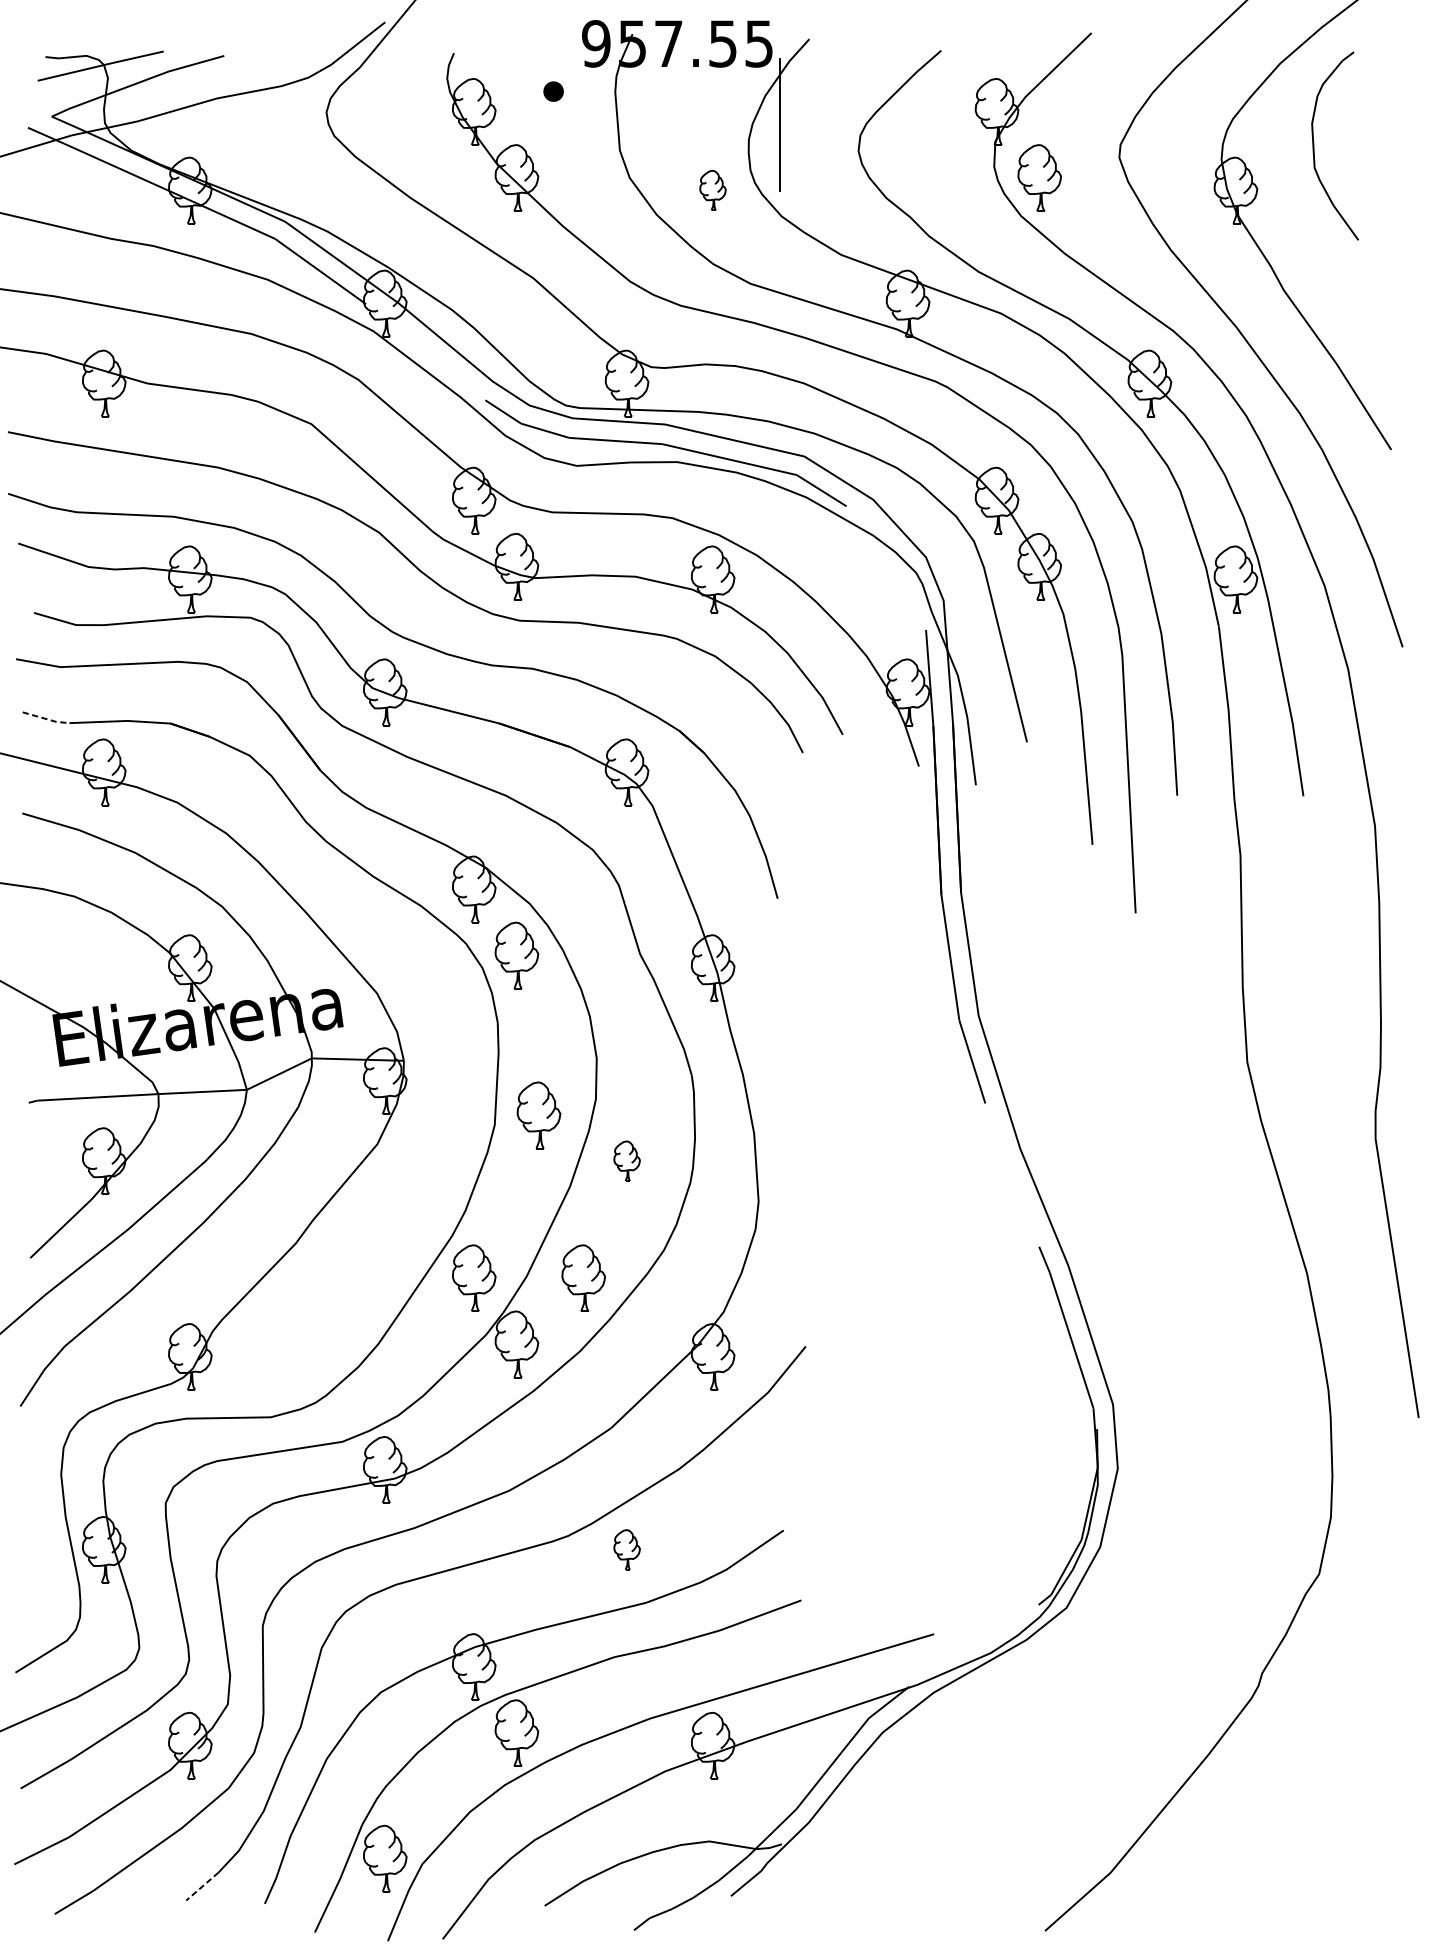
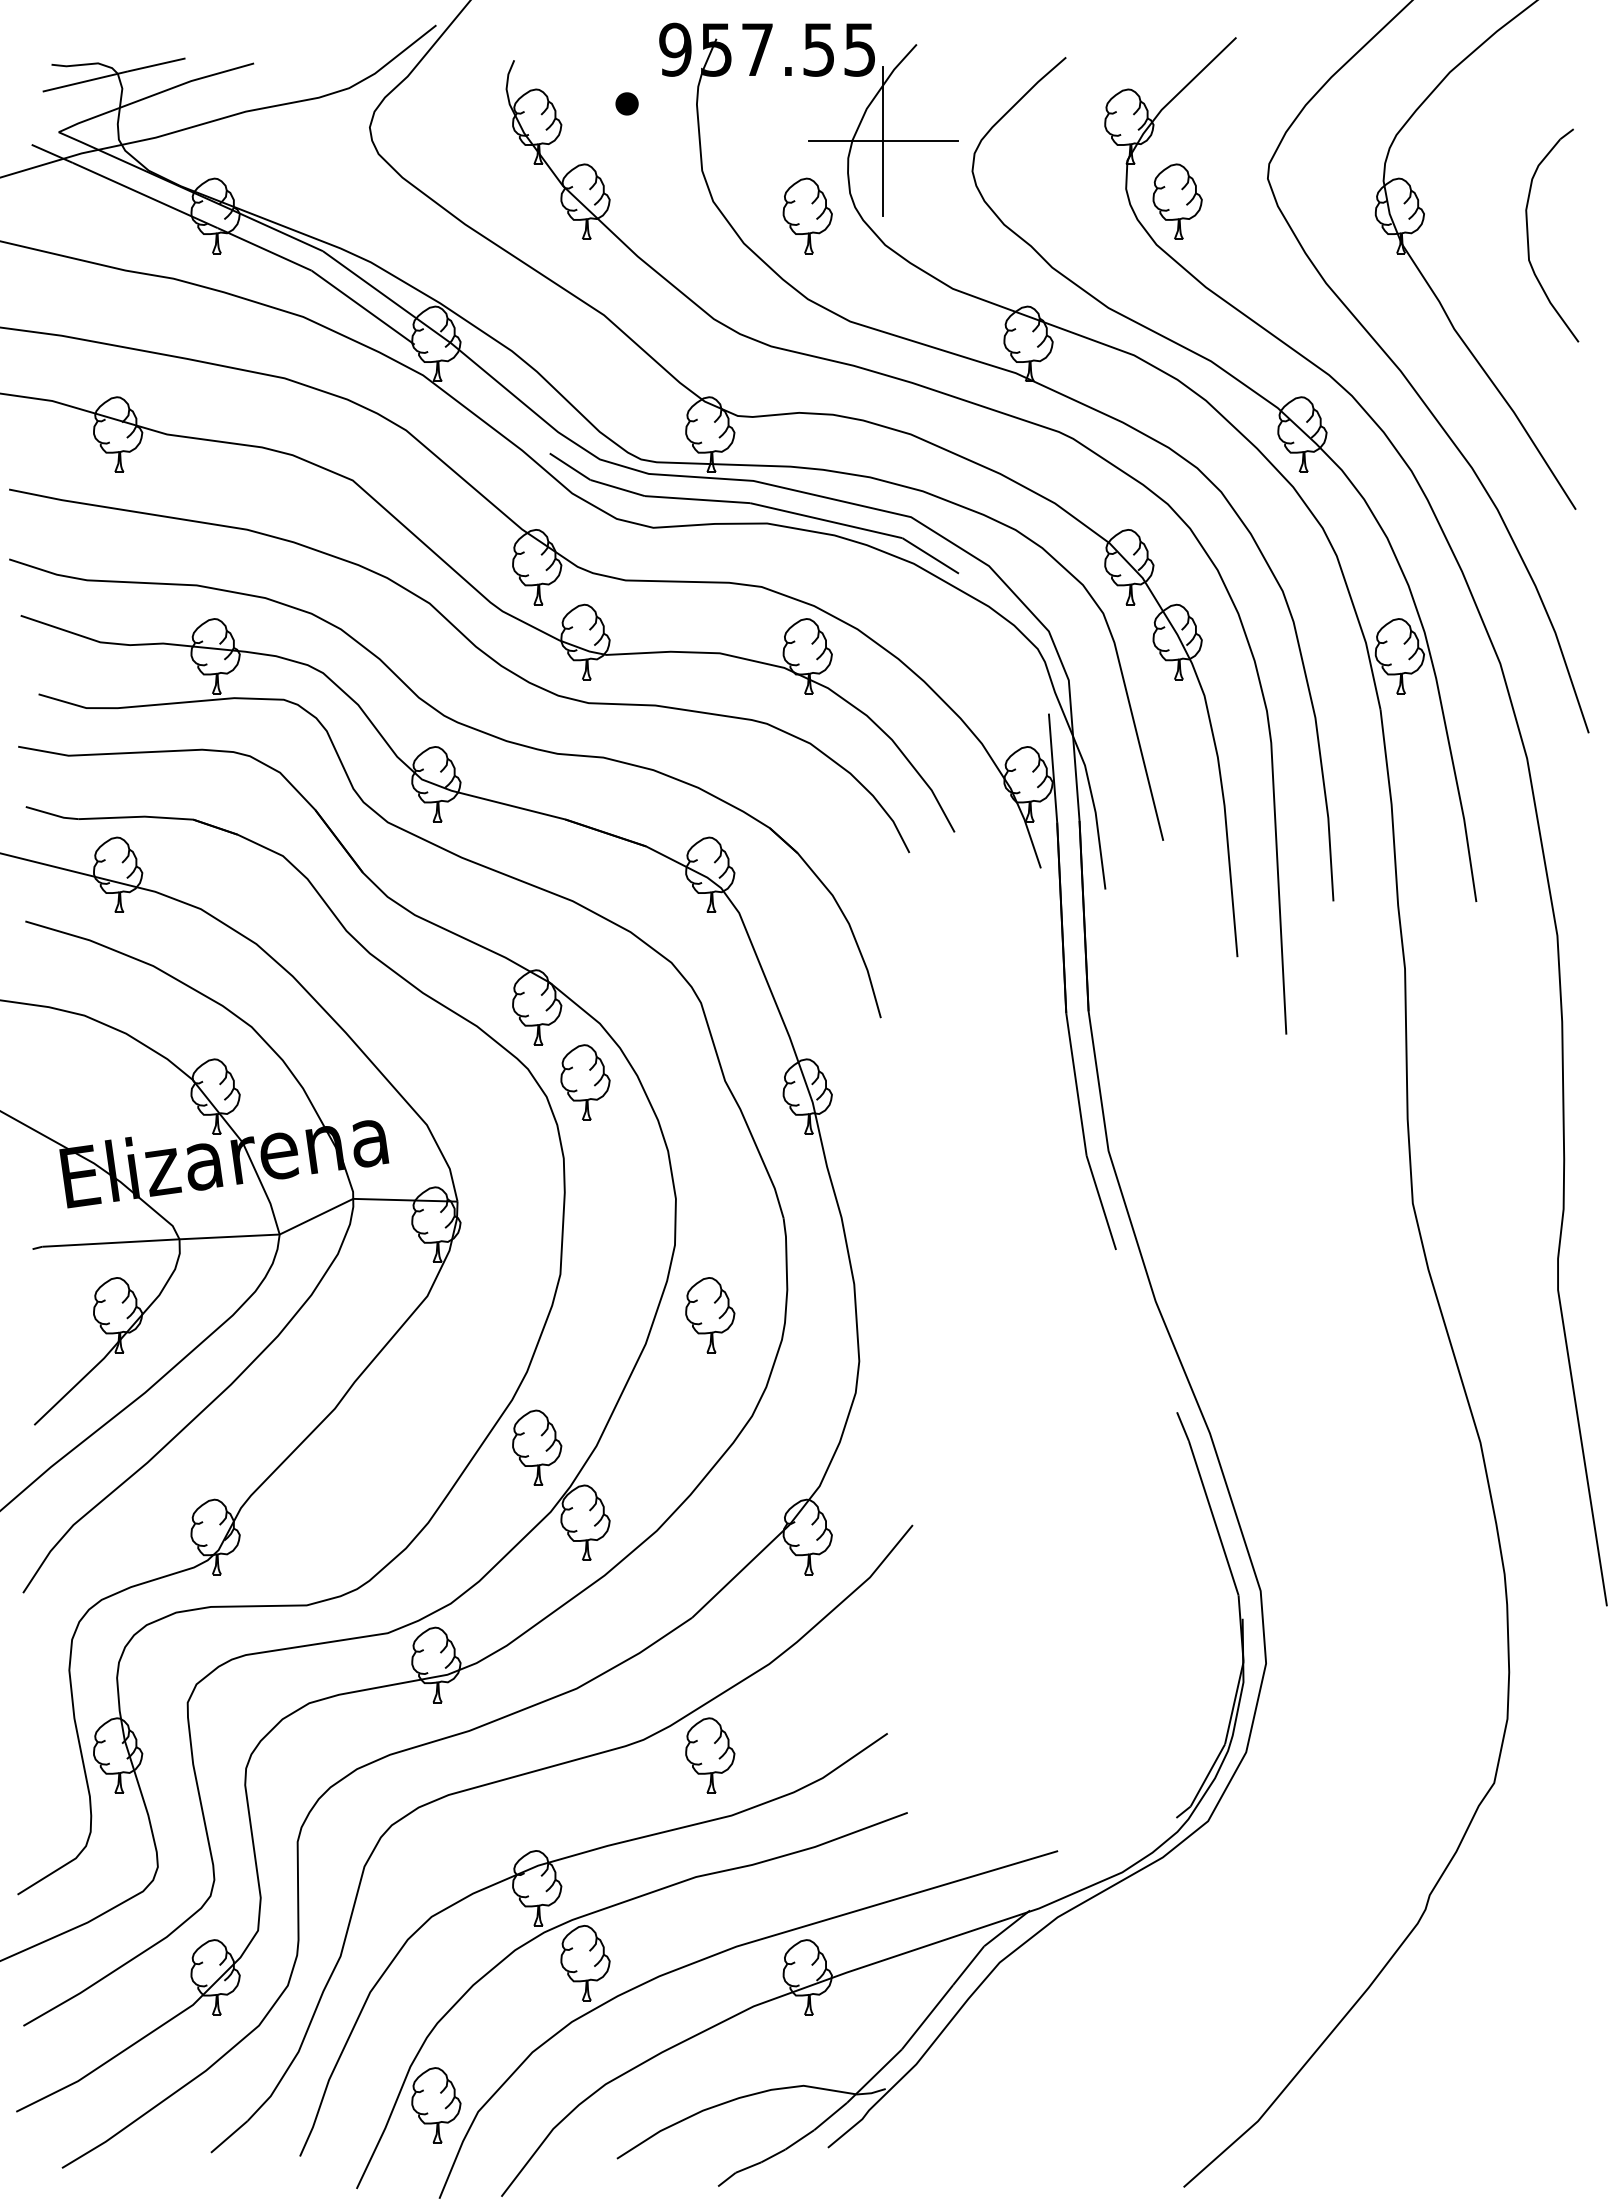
line: (779, 124) -> (882, 141), added
part: (1314, 146) -> (1528, 235), moved
part: (712, 190) -> (807, 215), size x1.67
line: (46, 719) -> (52, 814), dashed -> solid
part: (538, 1115) -> (610, 1263), removed
part: (627, 1161) -> (710, 1315), size x1.67
part: (584, 1277) -> (661, 1447), removed
part: (627, 1549) -> (710, 1755), size x1.67
line: (201, 1887) -> (228, 2137), dashed -> solid

